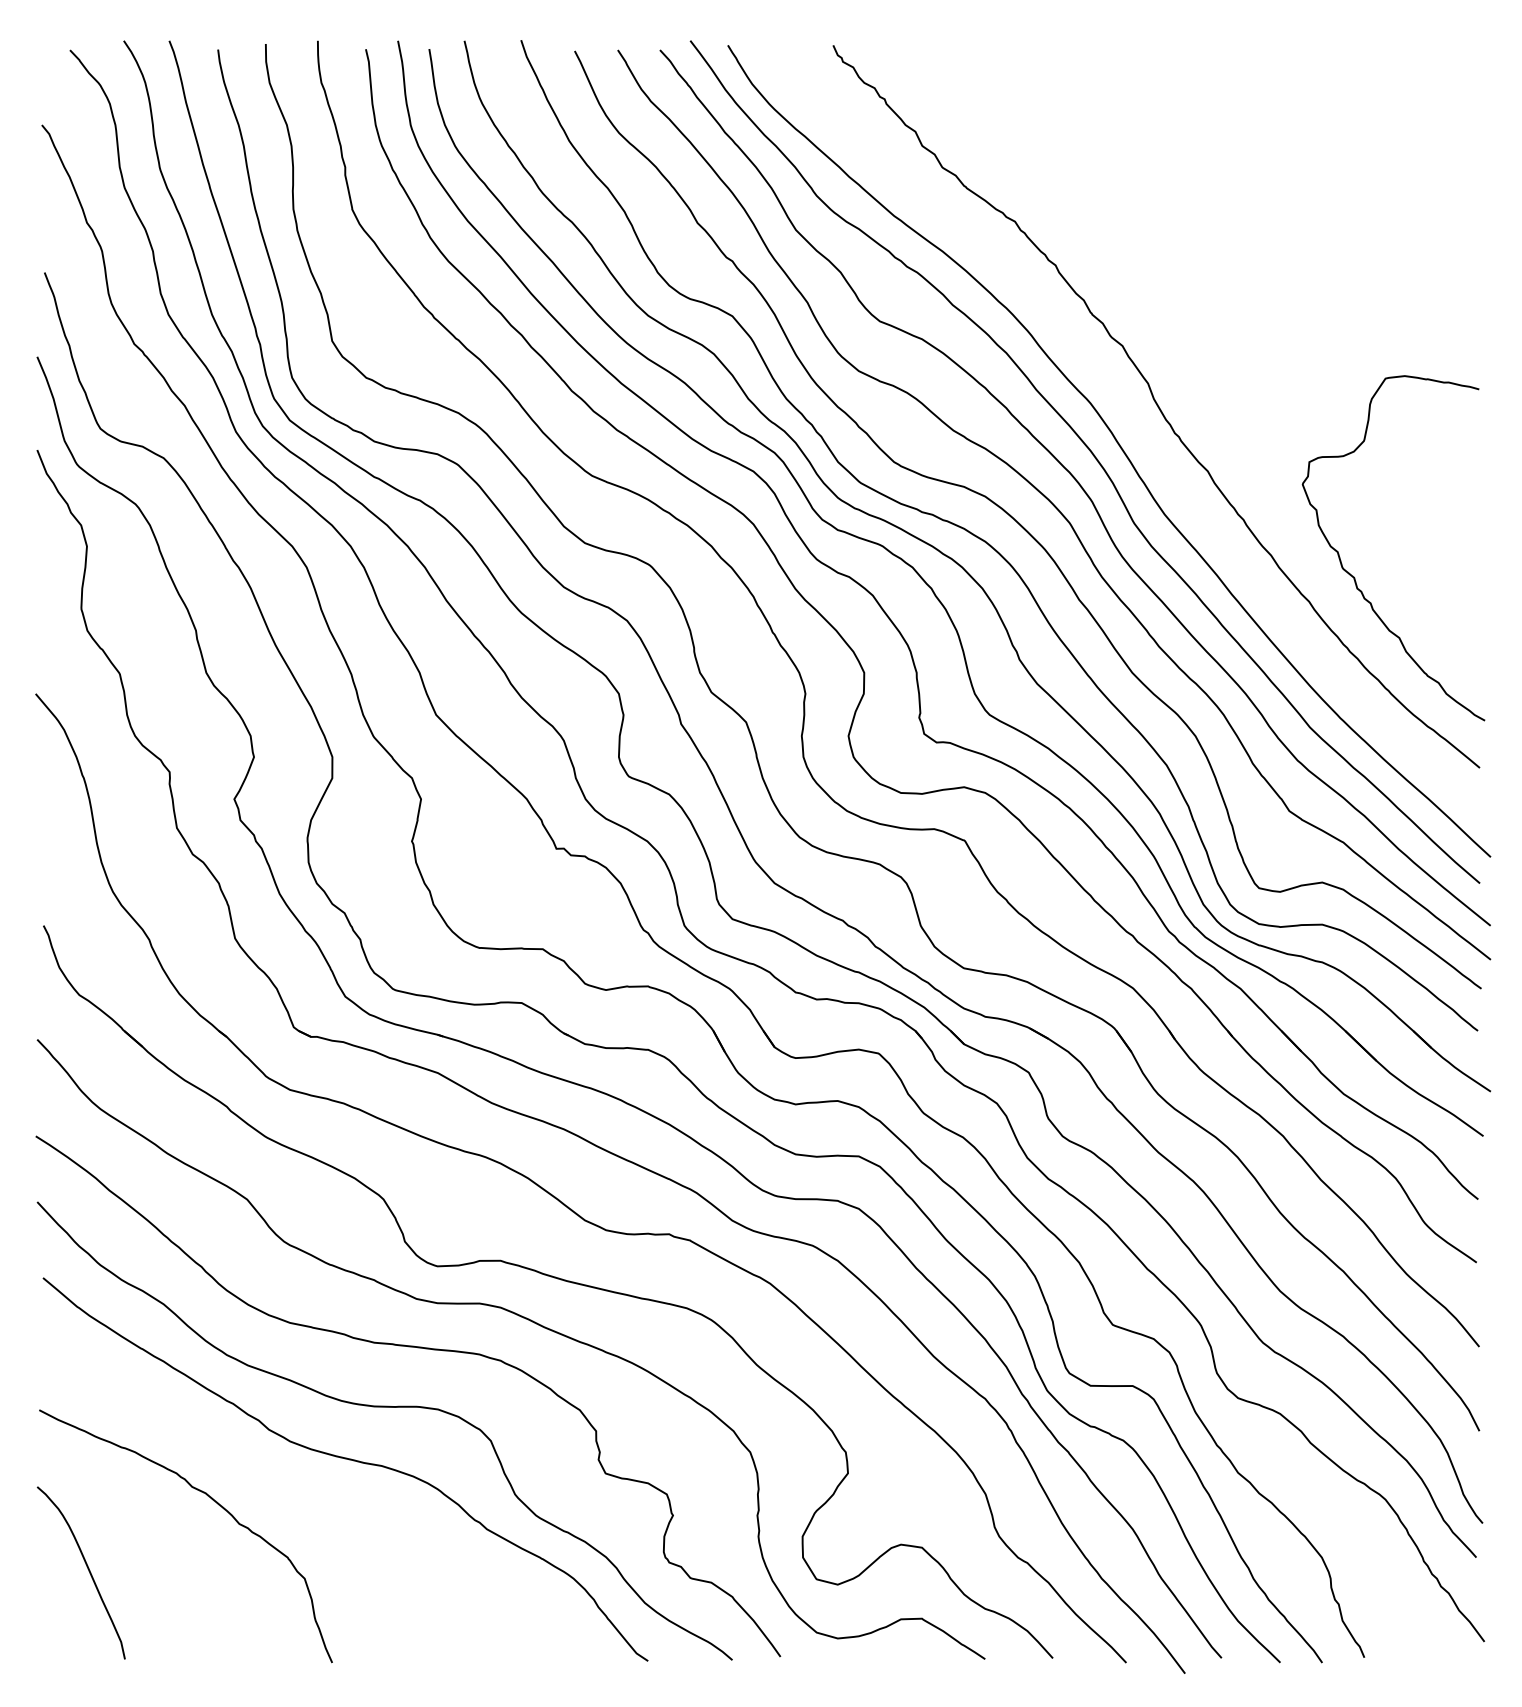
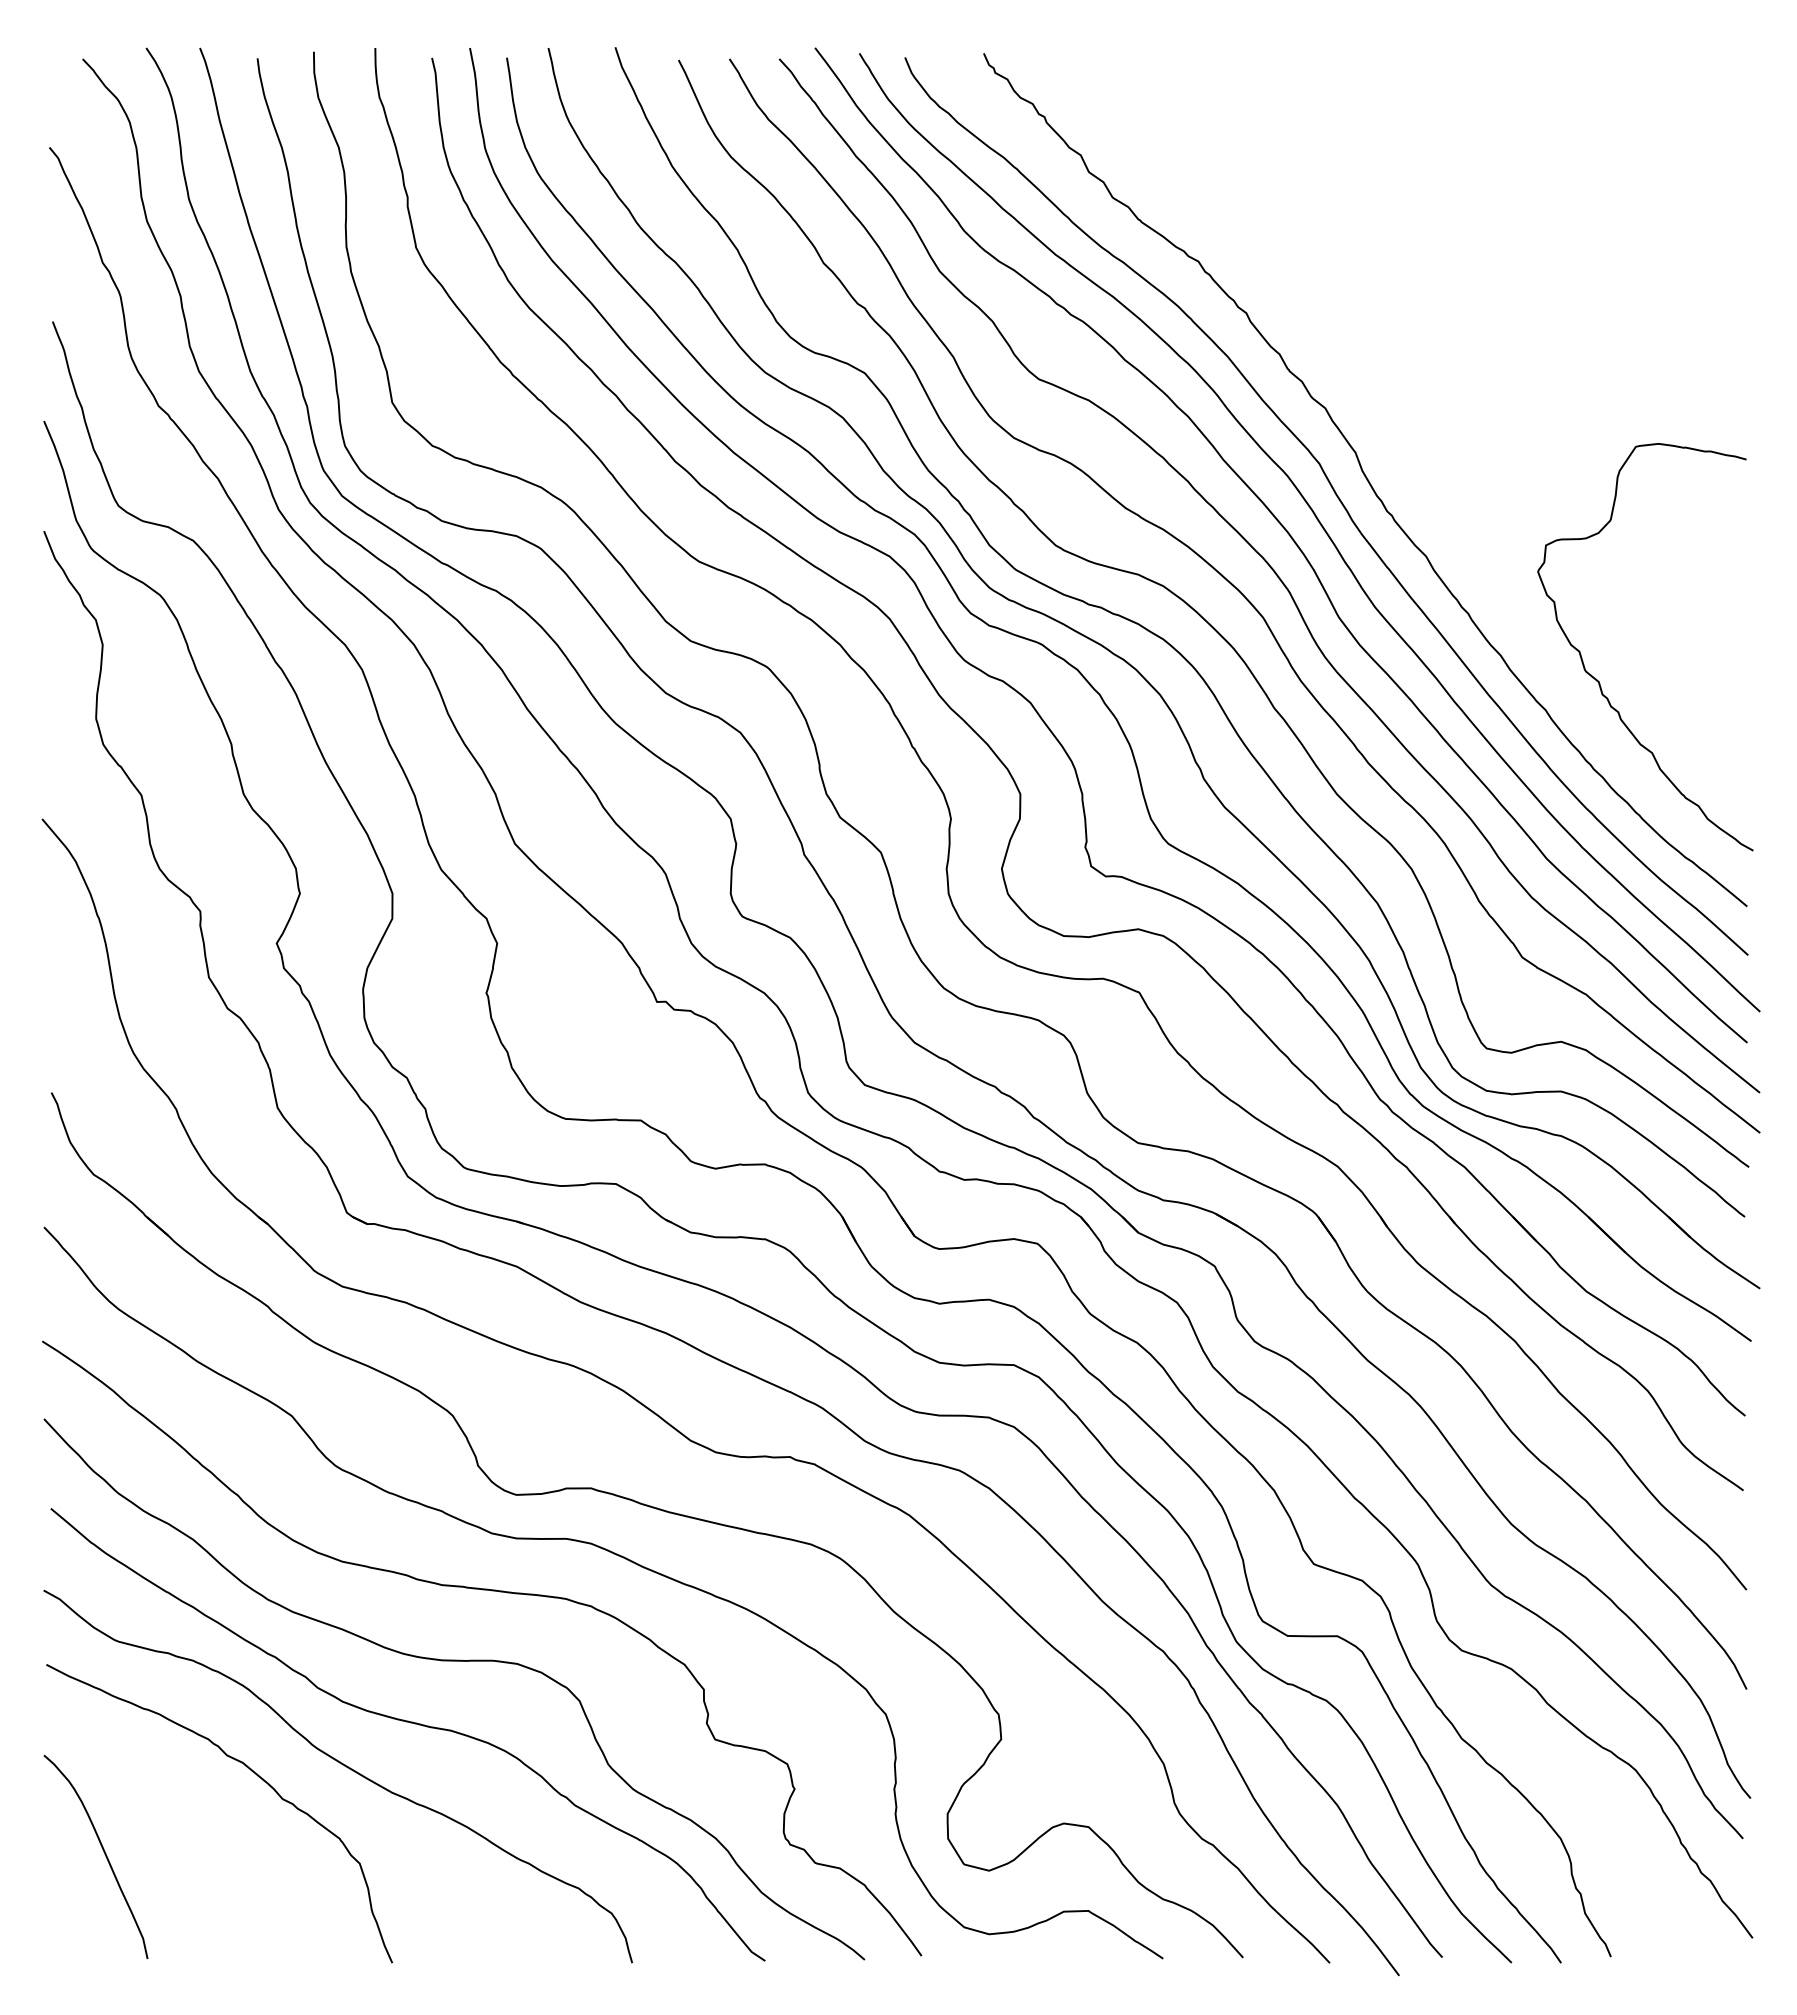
curve: (1132, 422) -> (1337, 498), added
curve: (290, 1495) -> (342, 1765), added

